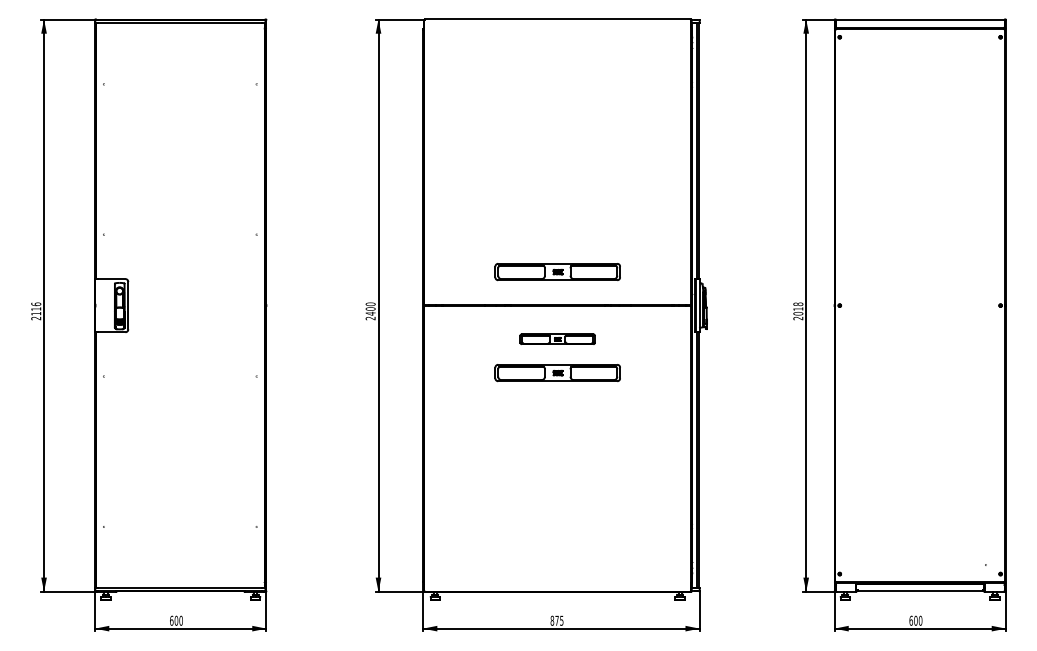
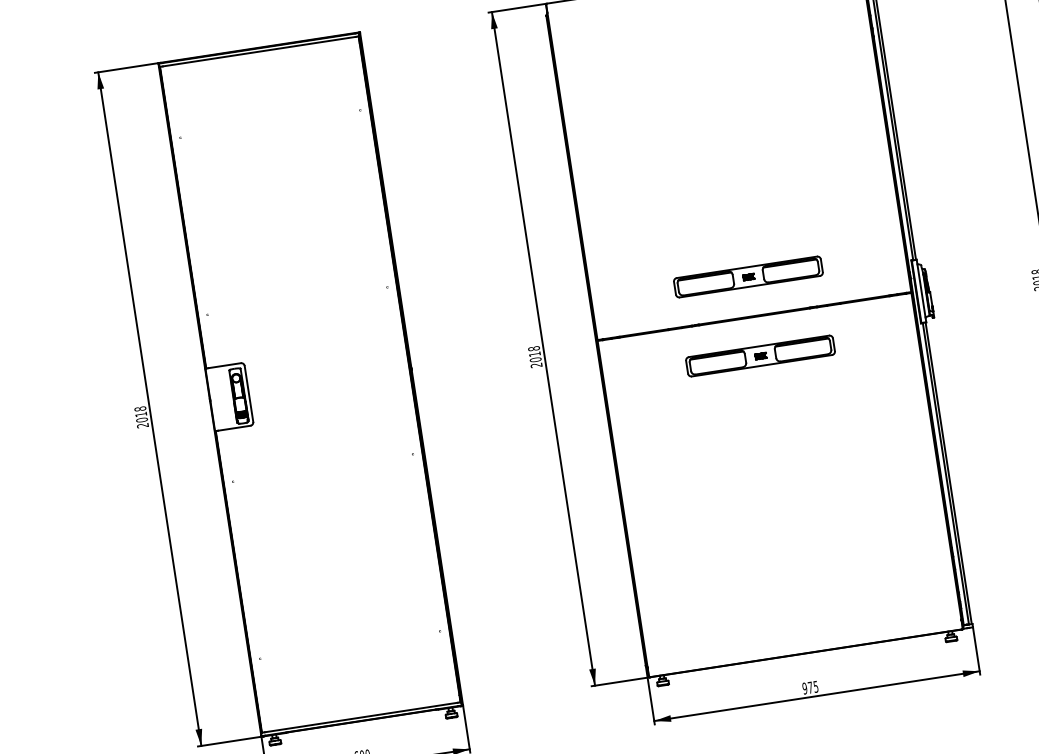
text: (36, 308) -> (141, 413), 2116 -> 2018
text: (370, 308) -> (534, 353), 2400 -> 2018
part: (557, 339) -> (760, 356), size x1.67
part: (557, 373) -> (766, 396), removed
text: (552, 620) -> (805, 688), 875 -> 975

